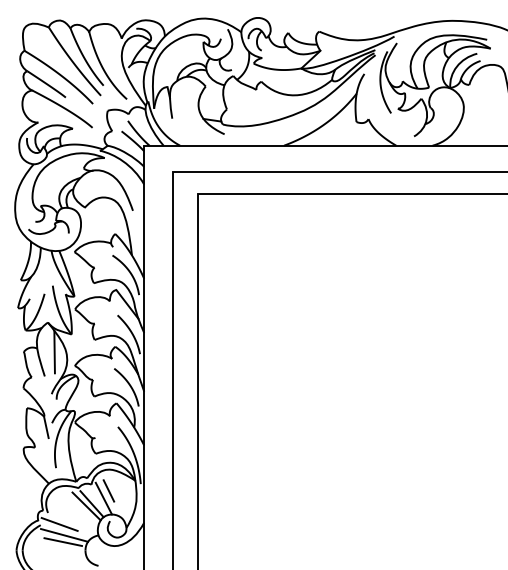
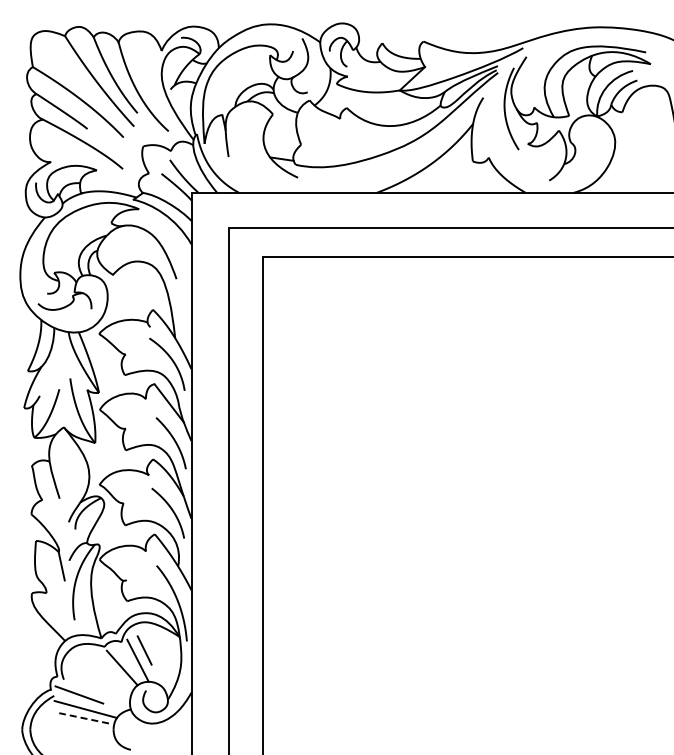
line: (54, 352) -> (72, 466), removed
line: (86, 506) -> (114, 670), removed
line: (62, 542) -> (83, 718), solid -> dashed

